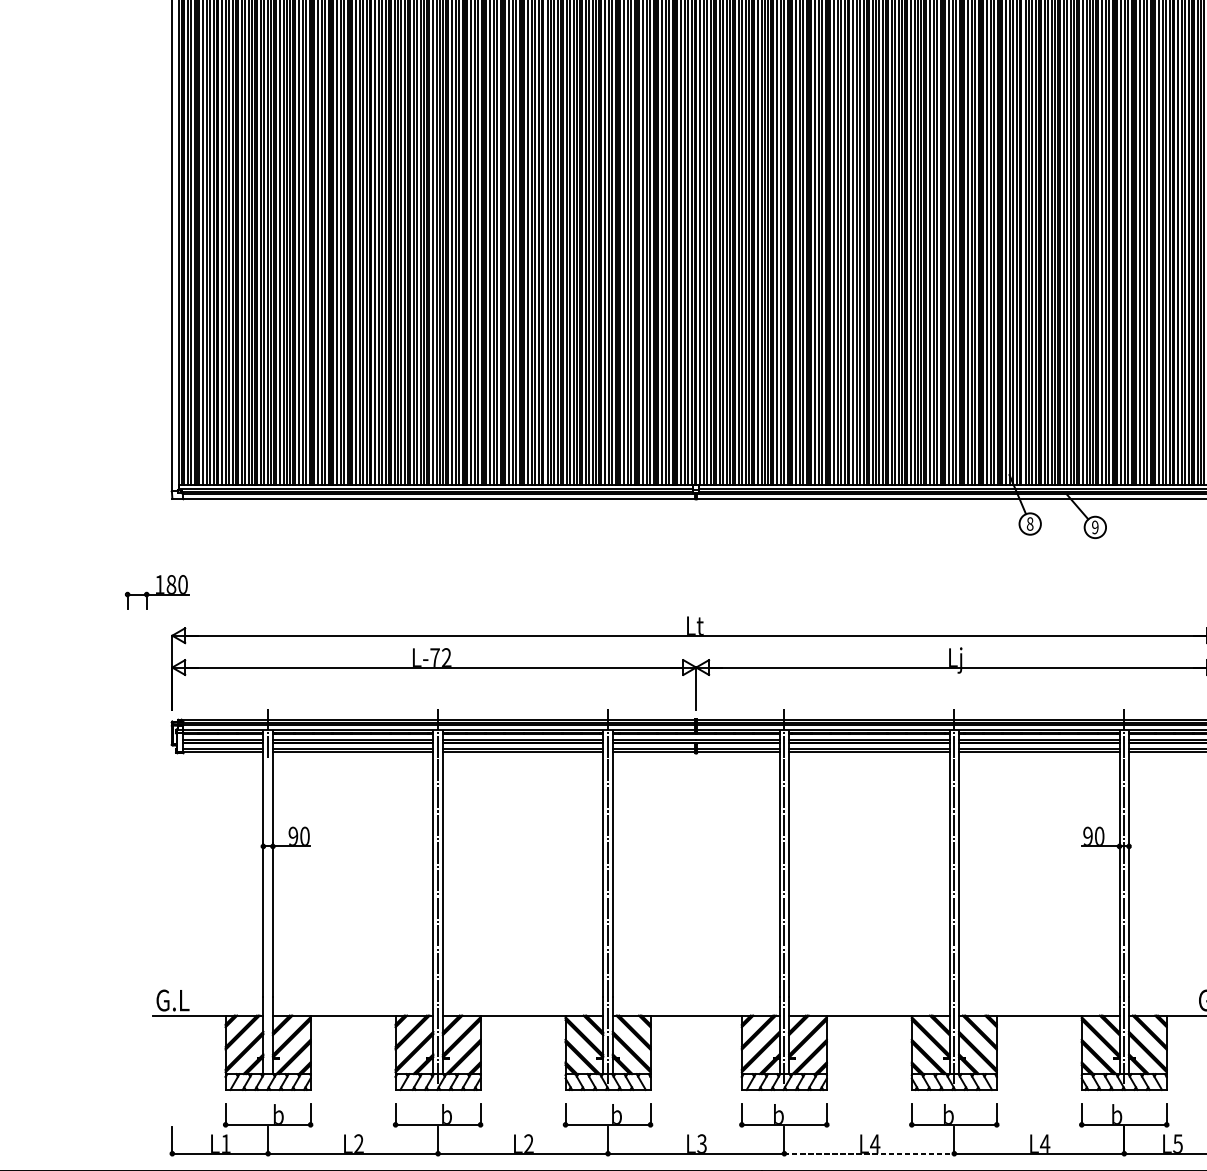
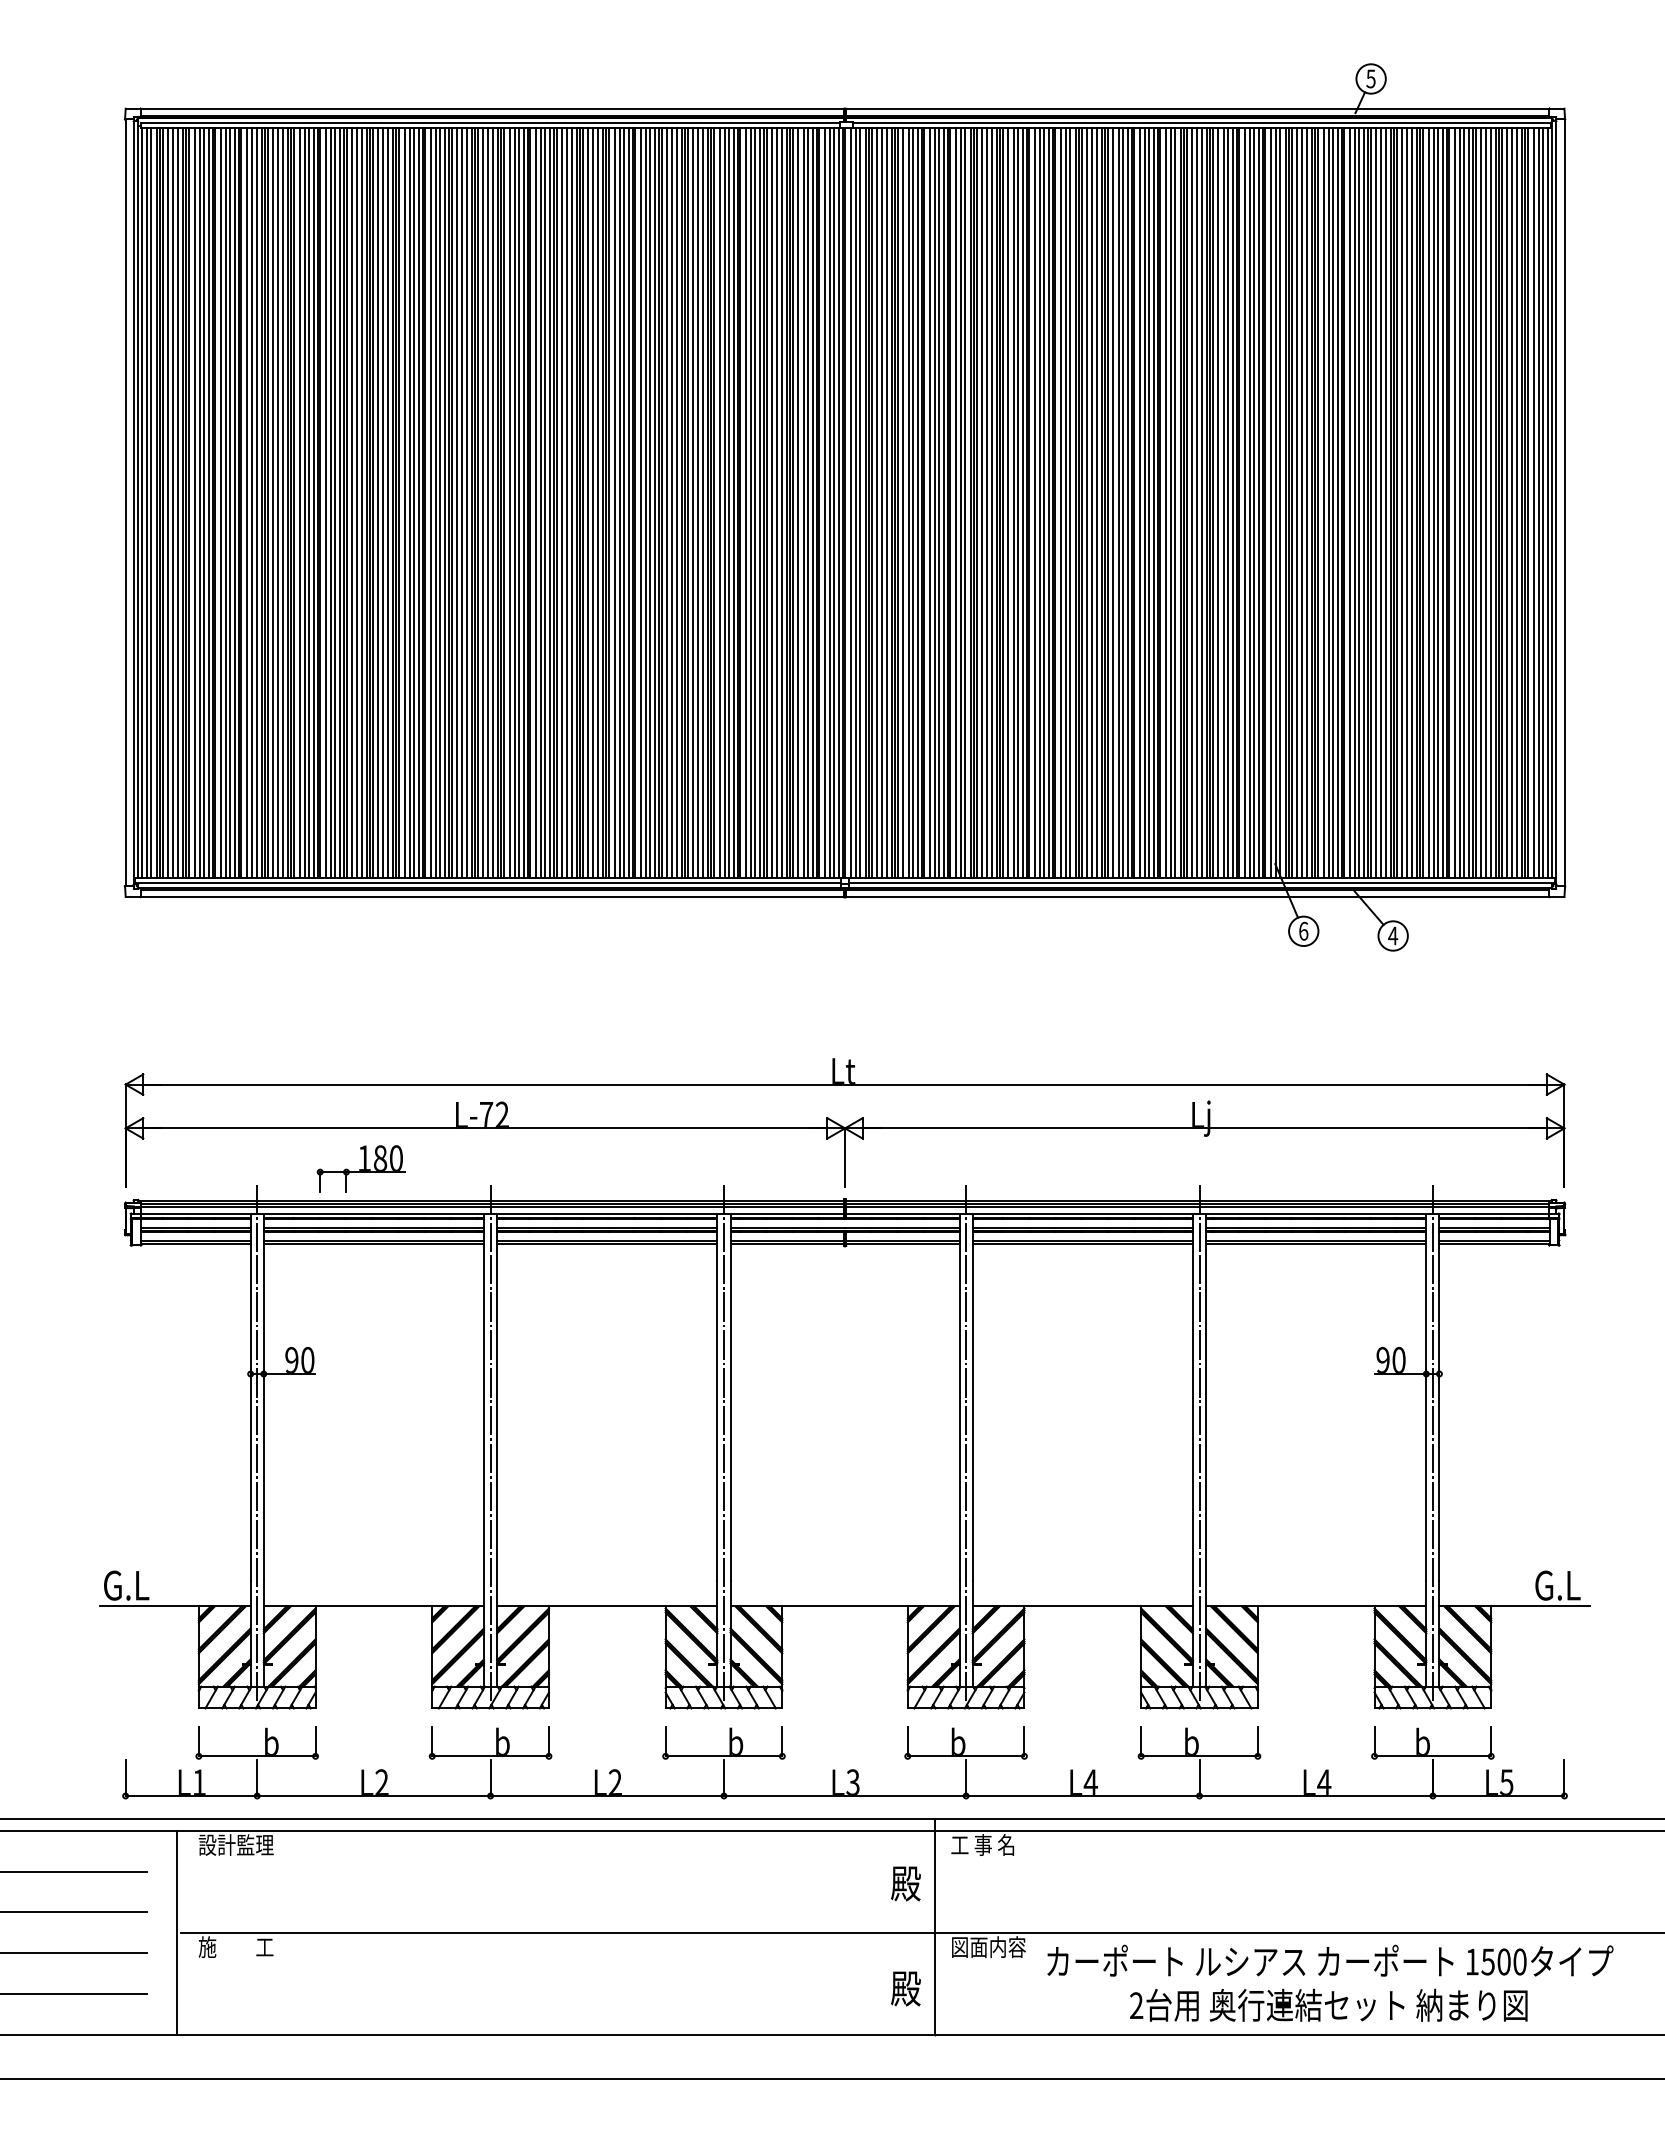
text: (1030, 523) -> (1303, 930), 8 -> 6
text: (1095, 527) -> (1393, 935), 9 -> 4
part: (156, 591) -> (360, 1168), moved
line: (268, 921) -> (257, 1477), added
line: (869, 1154) -> (1082, 1796), dashed -> solid

